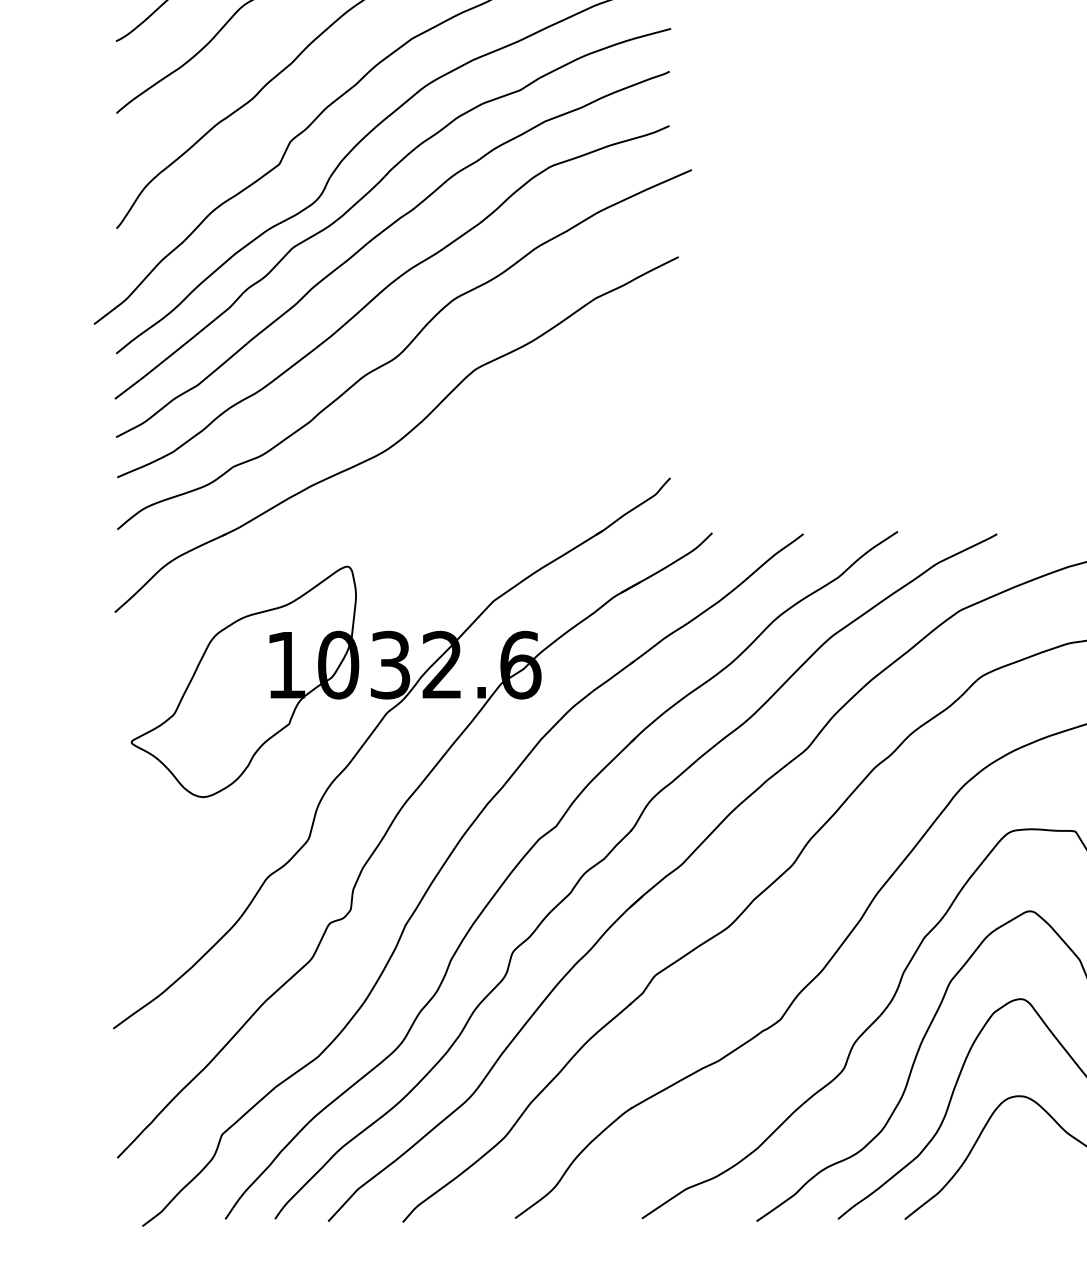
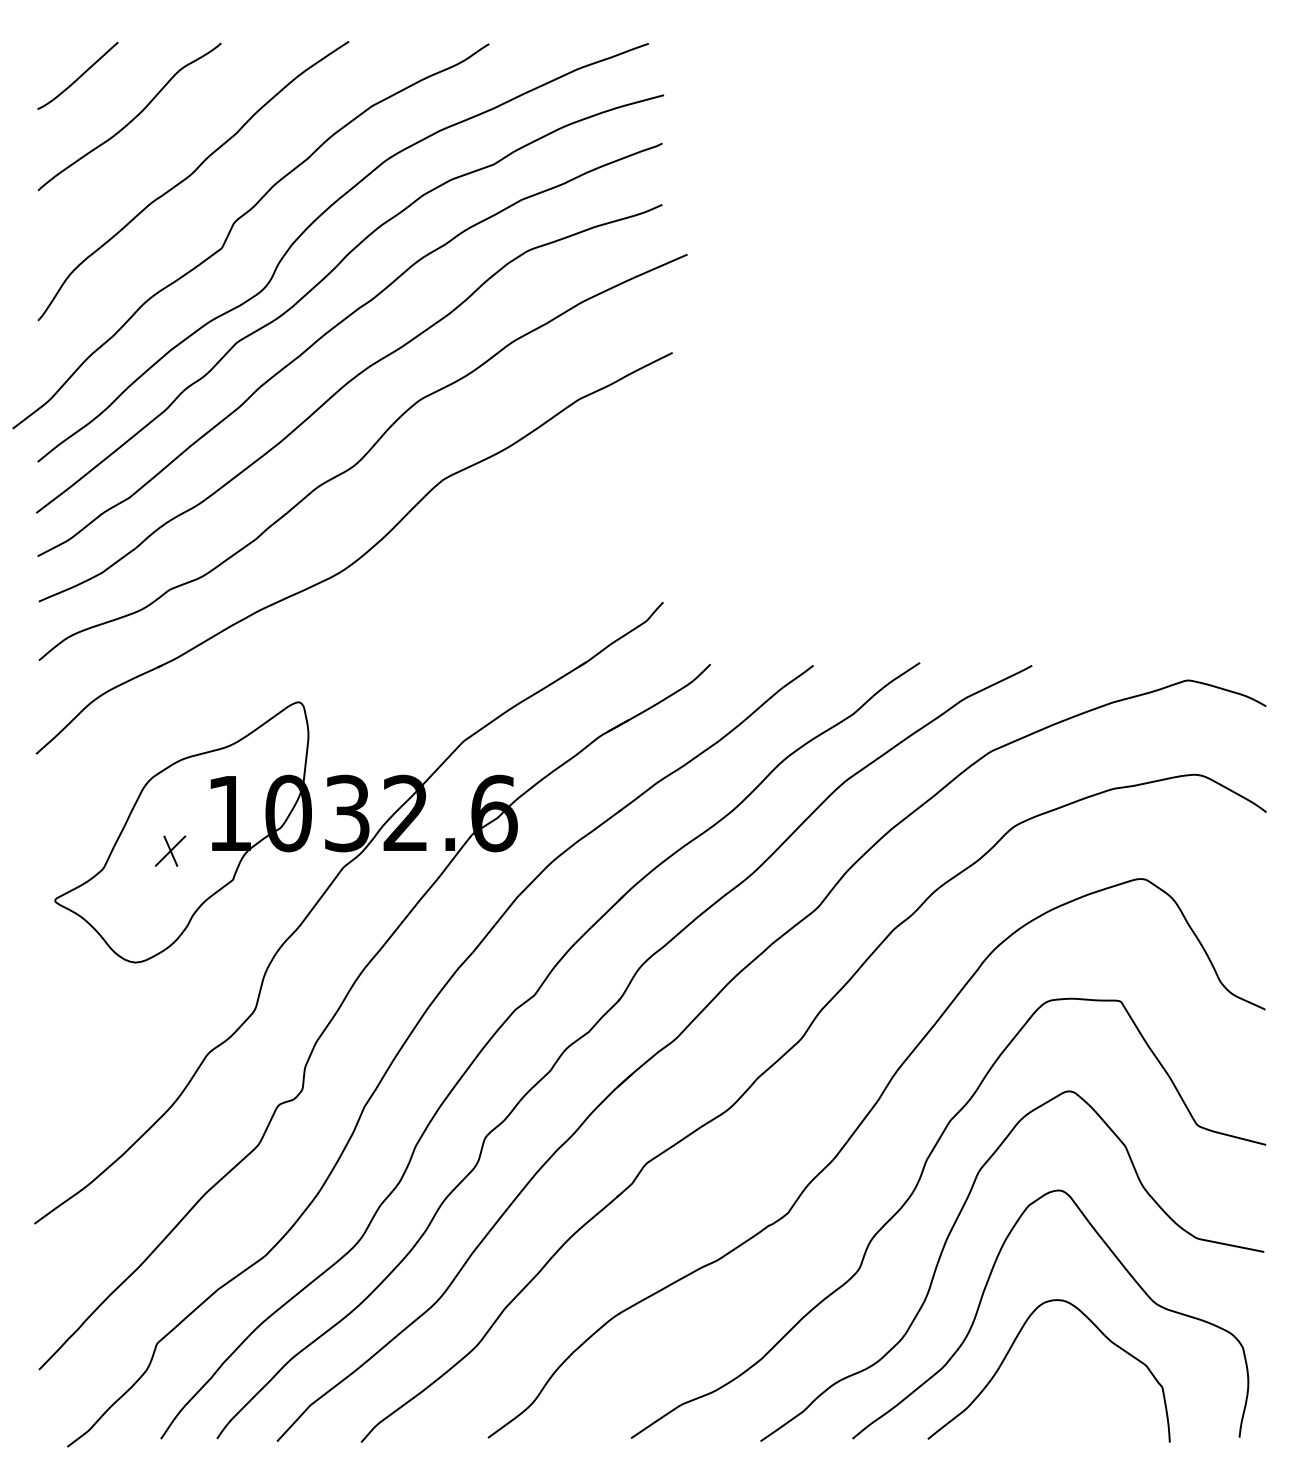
part: (233, 697) -> (170, 850), added

